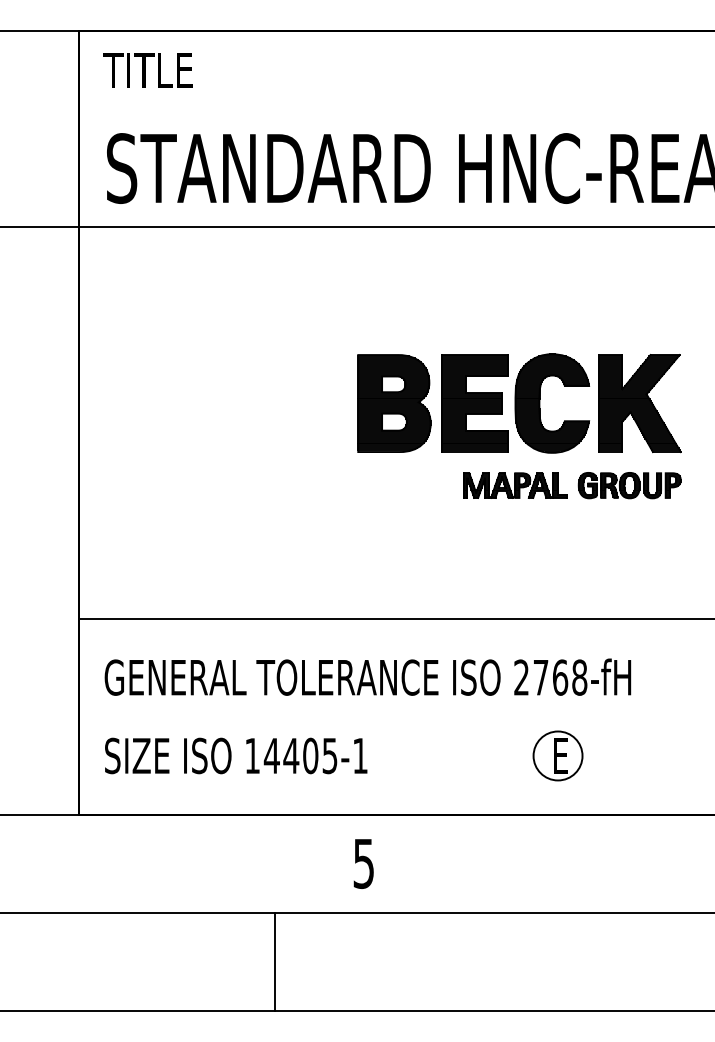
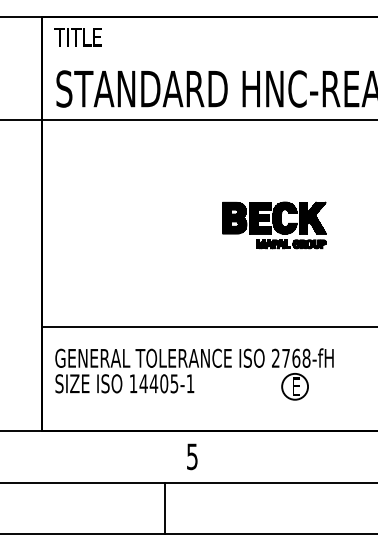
part: (519, 426) -> (274, 225), size x0.6
text: (235, 755) -> (124, 383), moved
part: (556, 755) -> (294, 386), moved
line: (275, 961) -> (165, 508), moved

